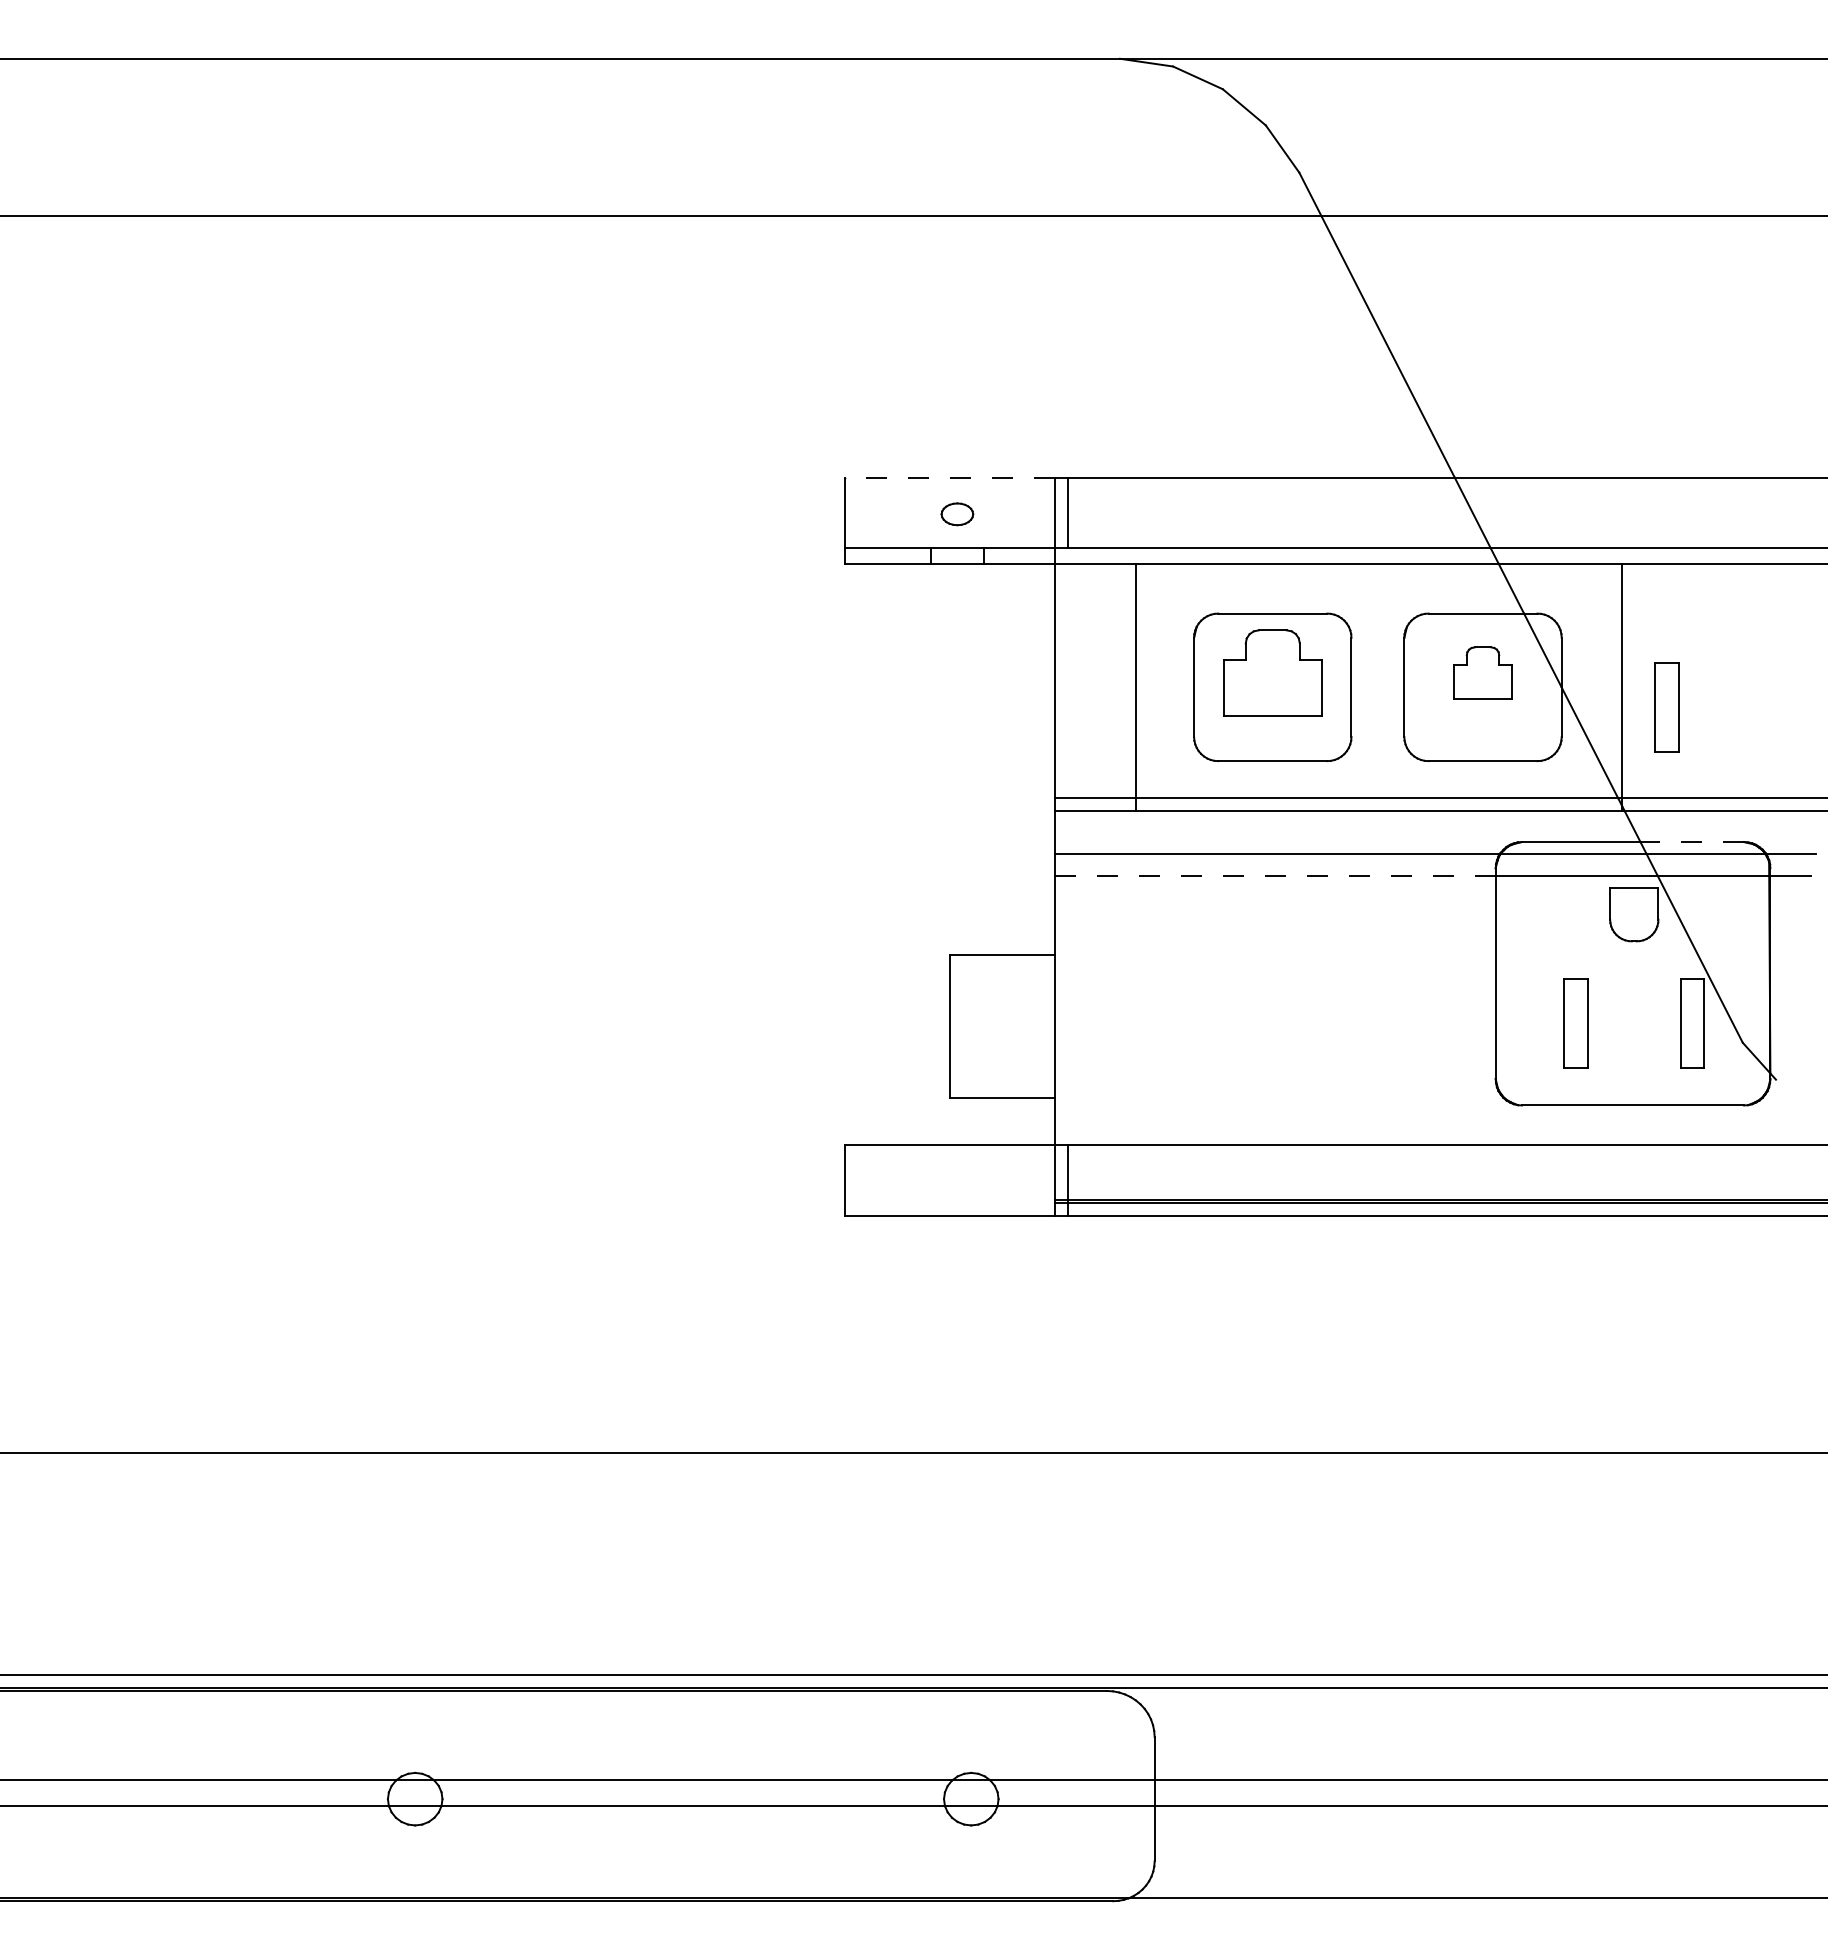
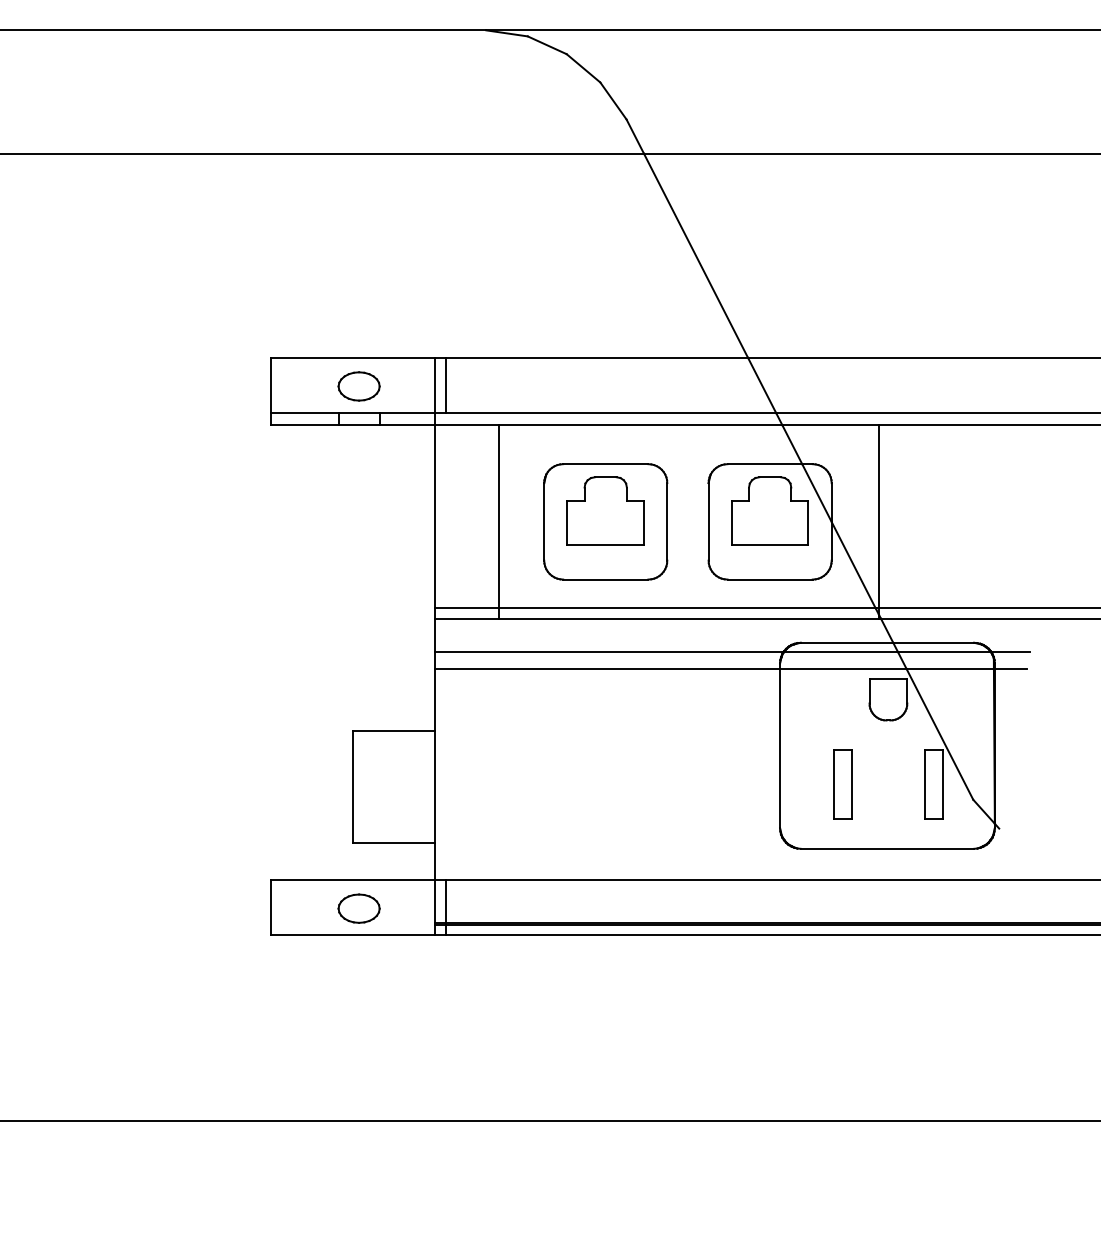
line: (949, 477) -> (352, 357), dashed -> solid
part: (957, 514) -> (359, 386), size x1.67
part: (1482, 672) -> (769, 510), size x1.67
part: (1666, 707) -> (913, 537), removed
line: (1692, 842) -> (933, 643), dashed -> solid
line: (1275, 875) -> (607, 668), dashed -> solid
part: (957, 1182) -> (359, 909), added

